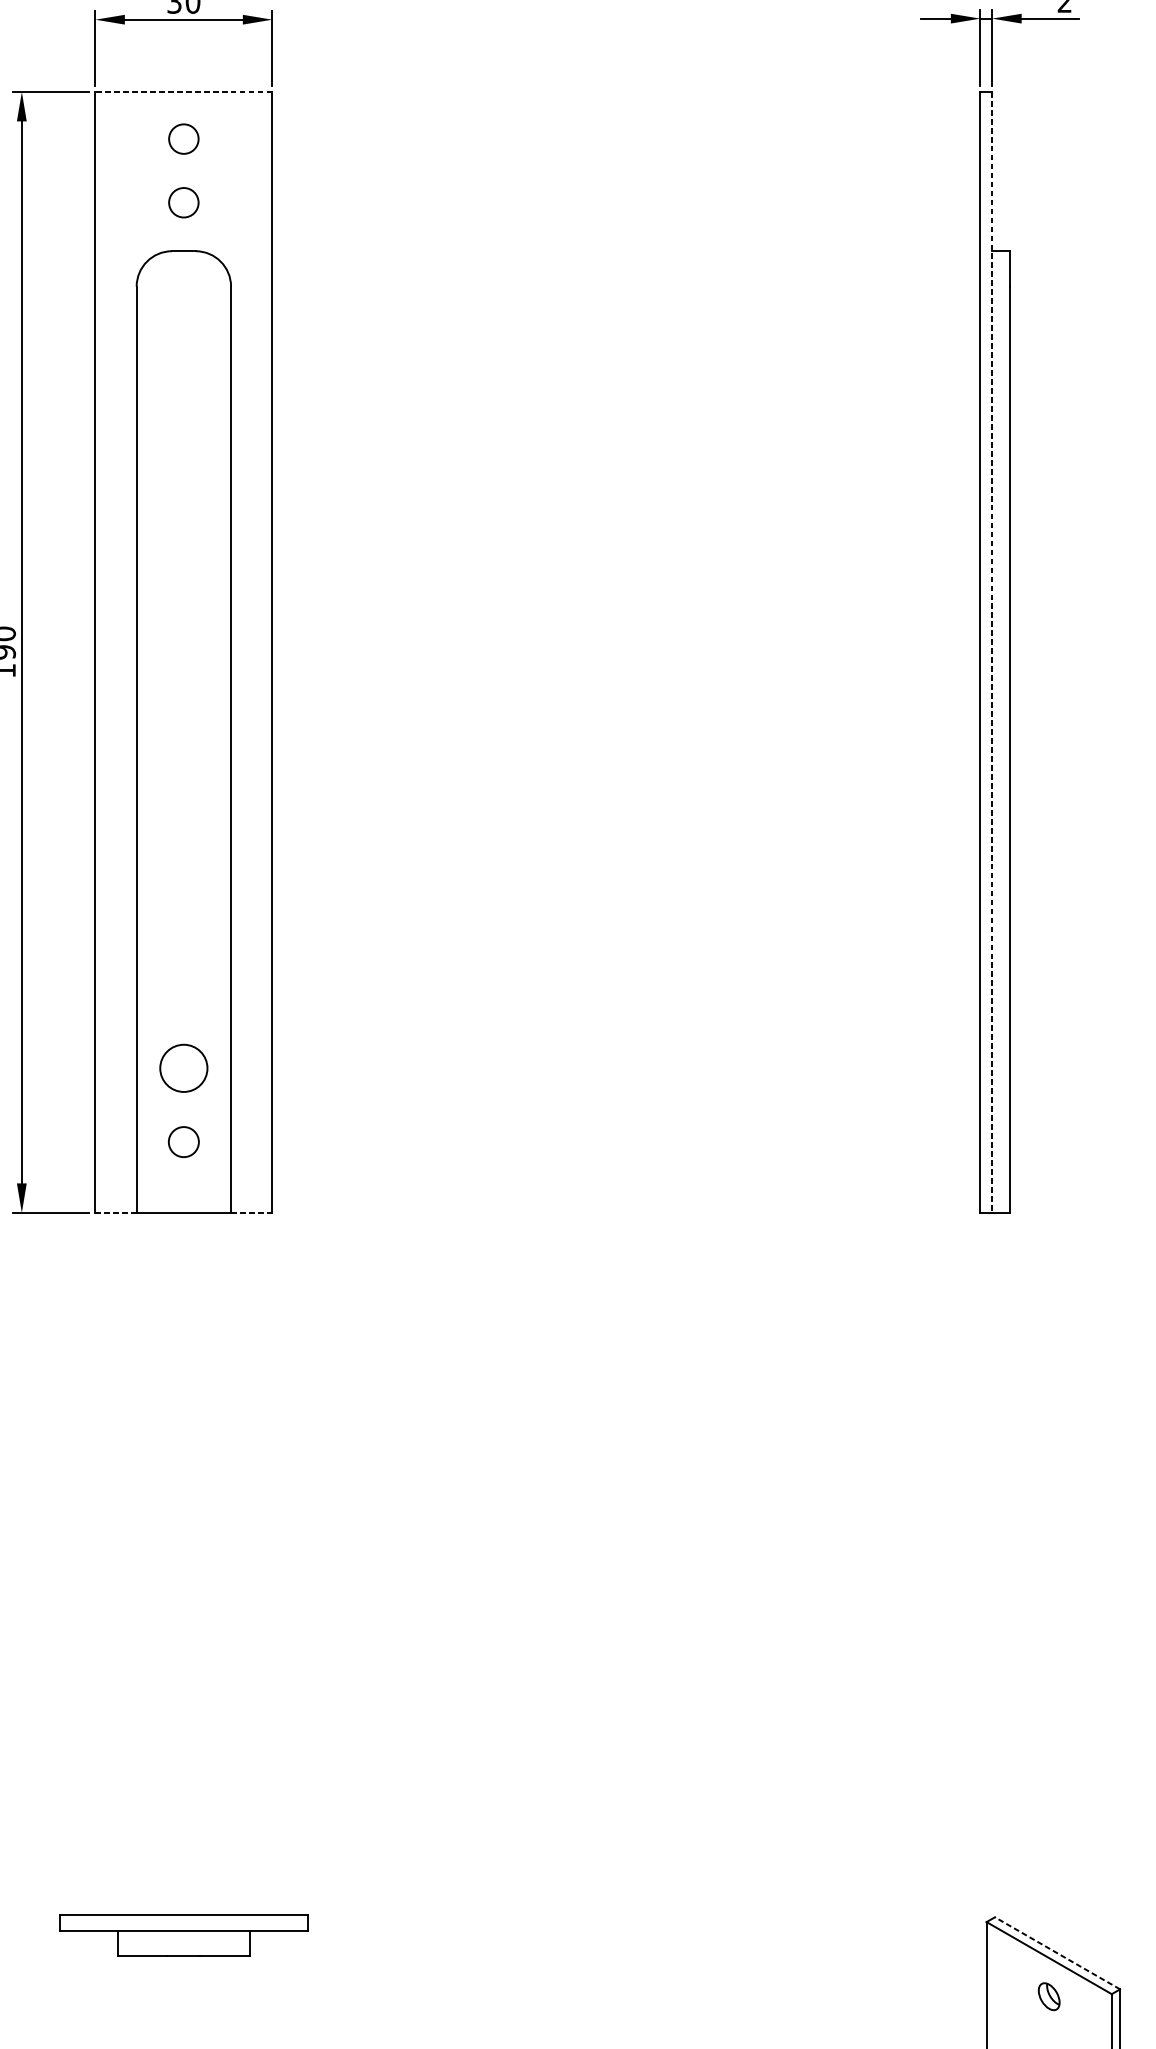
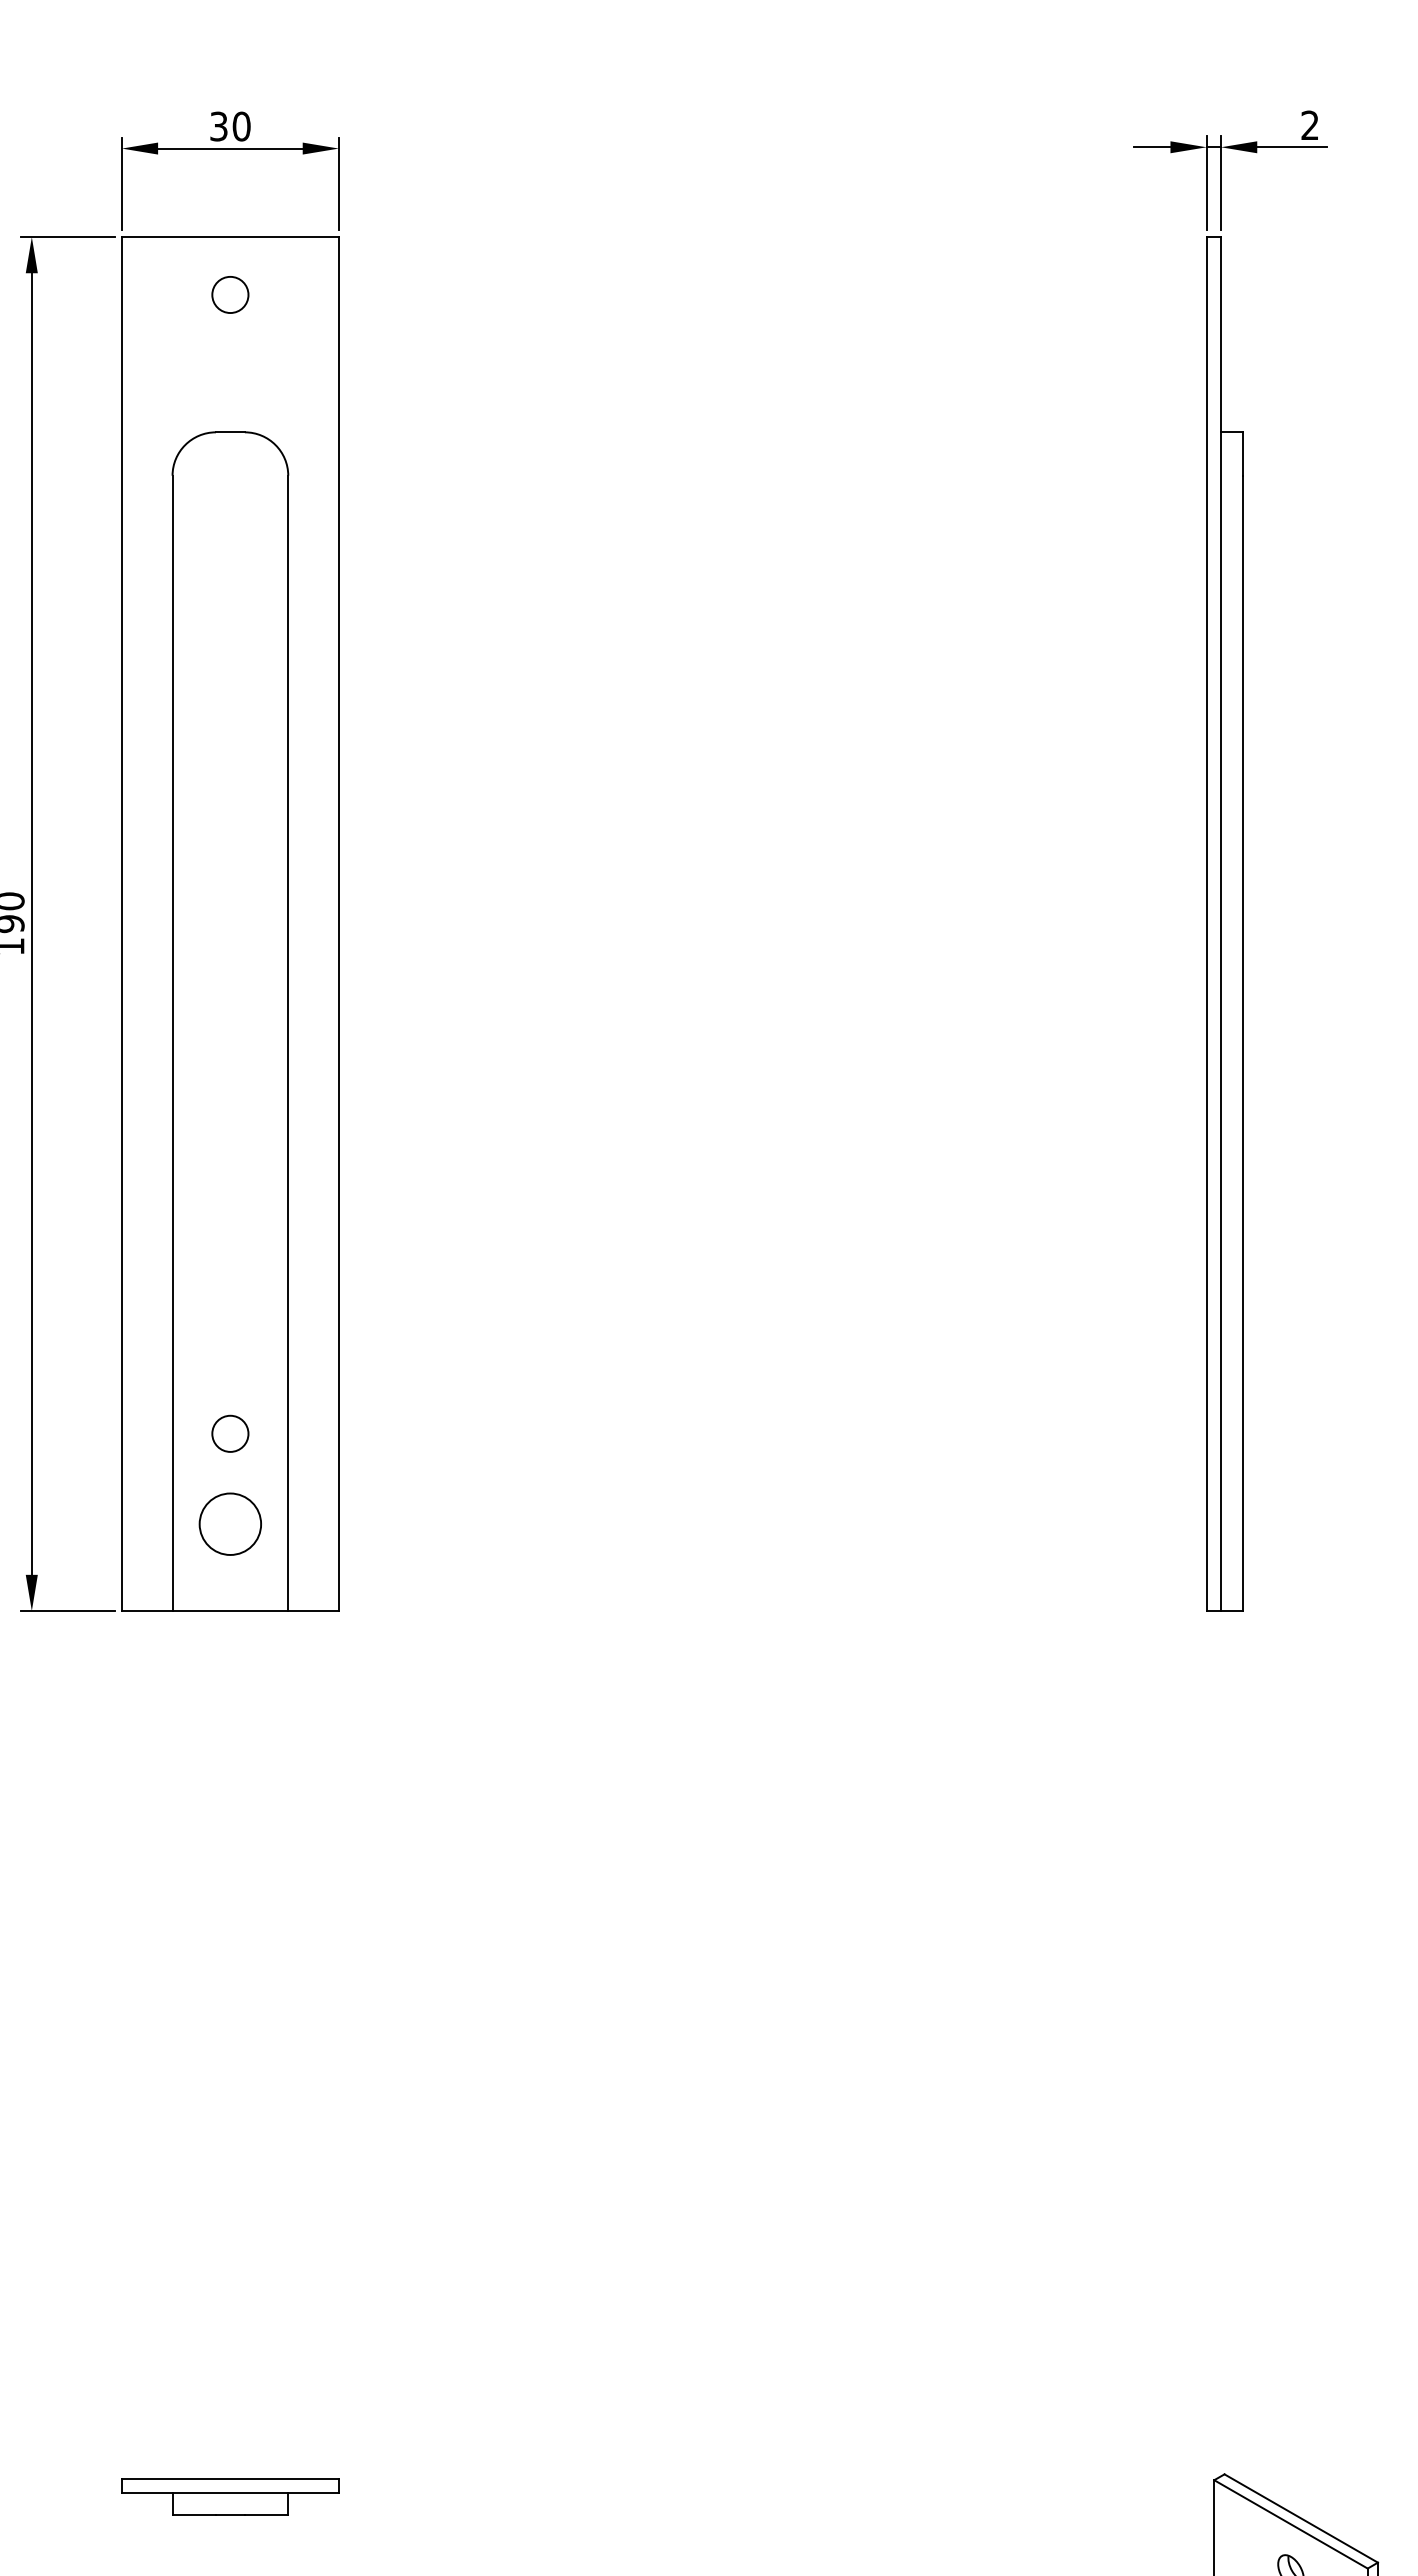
line: (183, 92) -> (229, 237), dashed -> solid
circle: (183, 202) -> (230, 372), removed
line: (992, 652) -> (1221, 924), dashed -> solid
circle: (183, 1068) -> (230, 1433), size x0.62
circle: (183, 1141) -> (230, 1523), size x1.67
line: (116, 1213) -> (147, 1611), dashed -> solid
line: (252, 1213) -> (314, 1611), dashed -> solid
part: (183, 1935) -> (230, 2496), size x0.71
line: (1056, 1953) -> (1300, 2518), dashed -> solid

